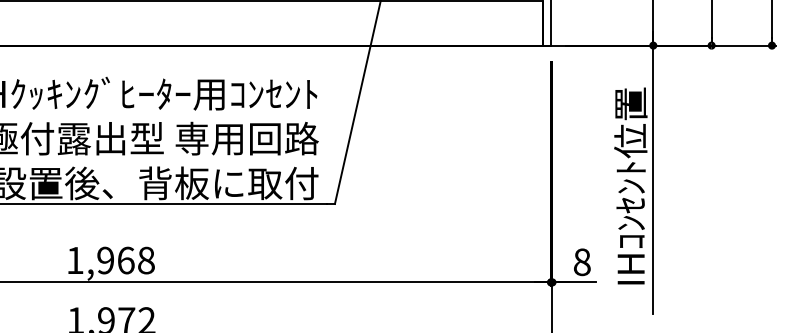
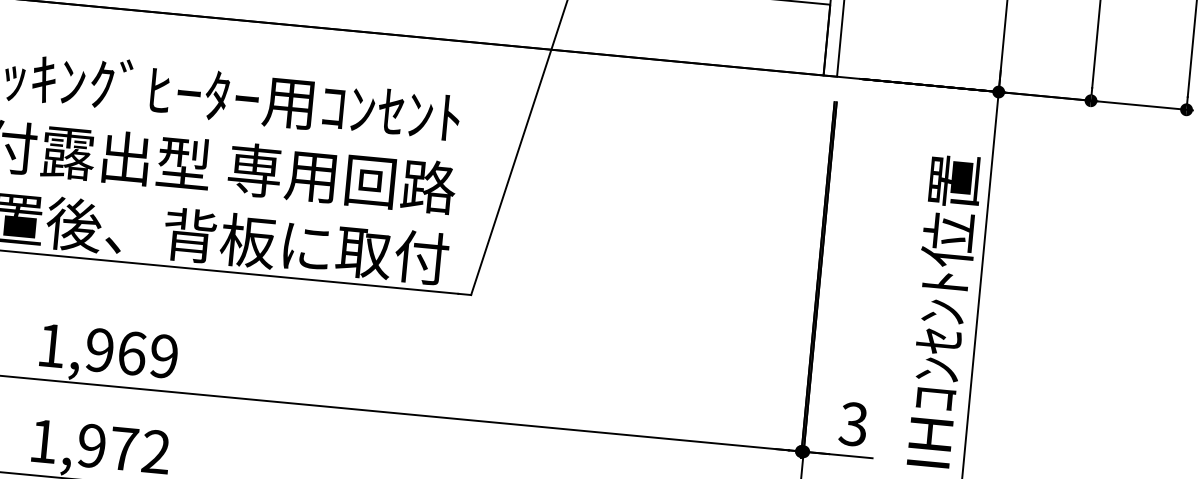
text: (146, 260) -> (164, 356), 1,968 -> 1,969
text: (581, 261) -> (852, 422), 8 -> 3

